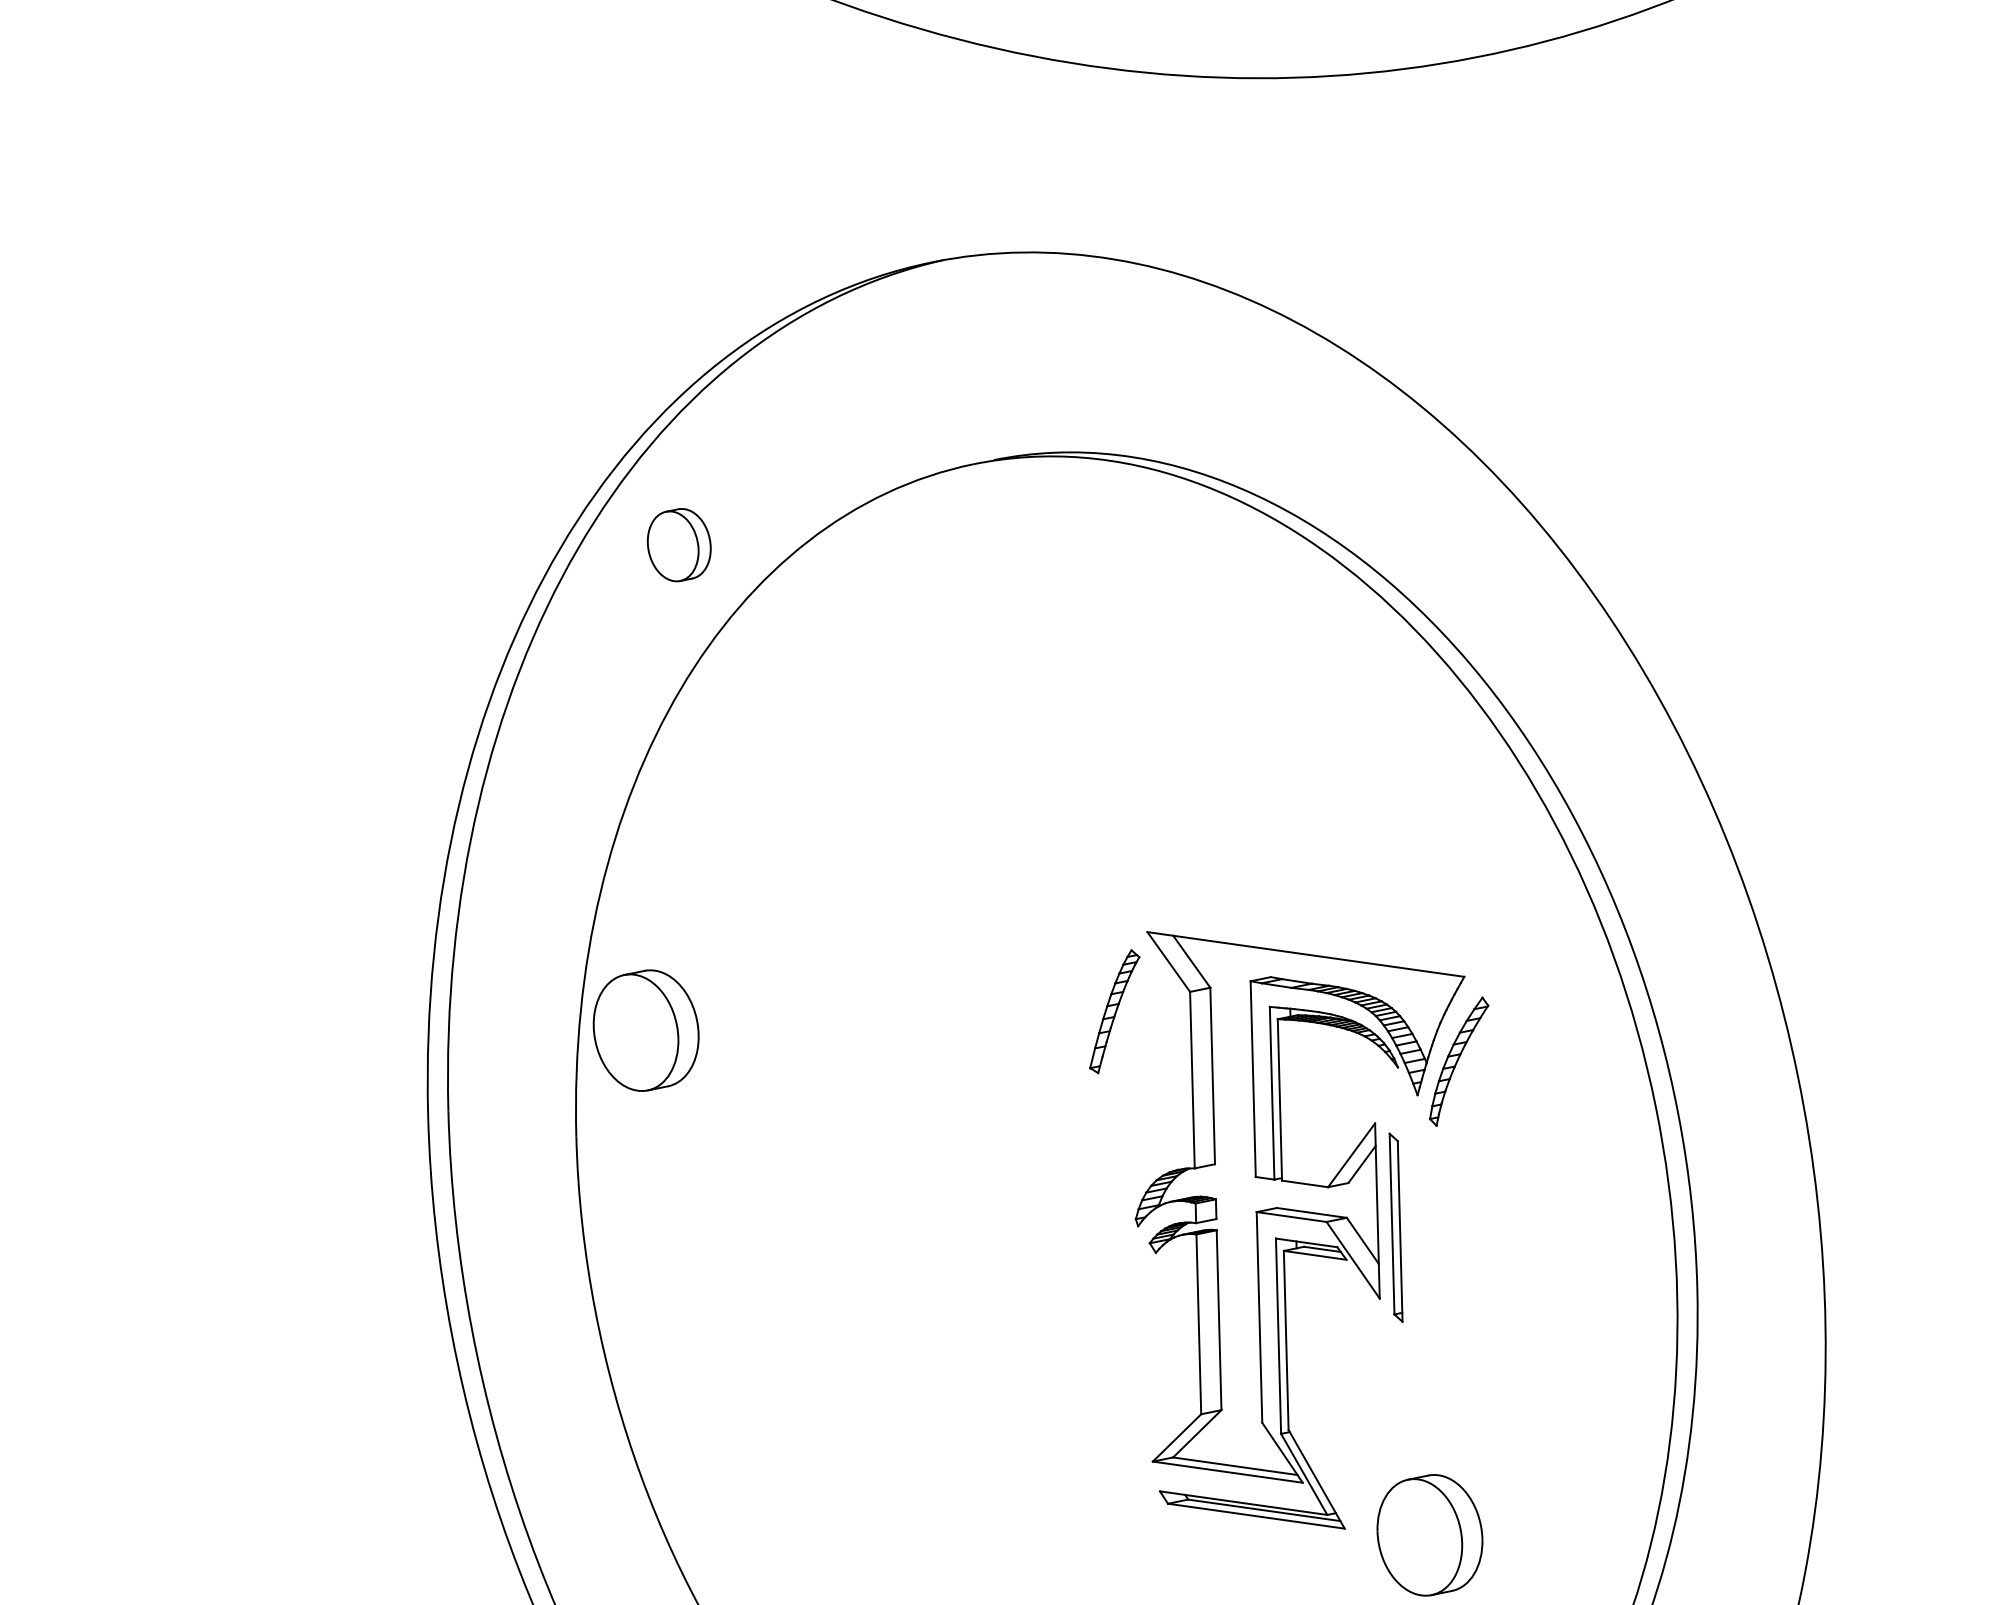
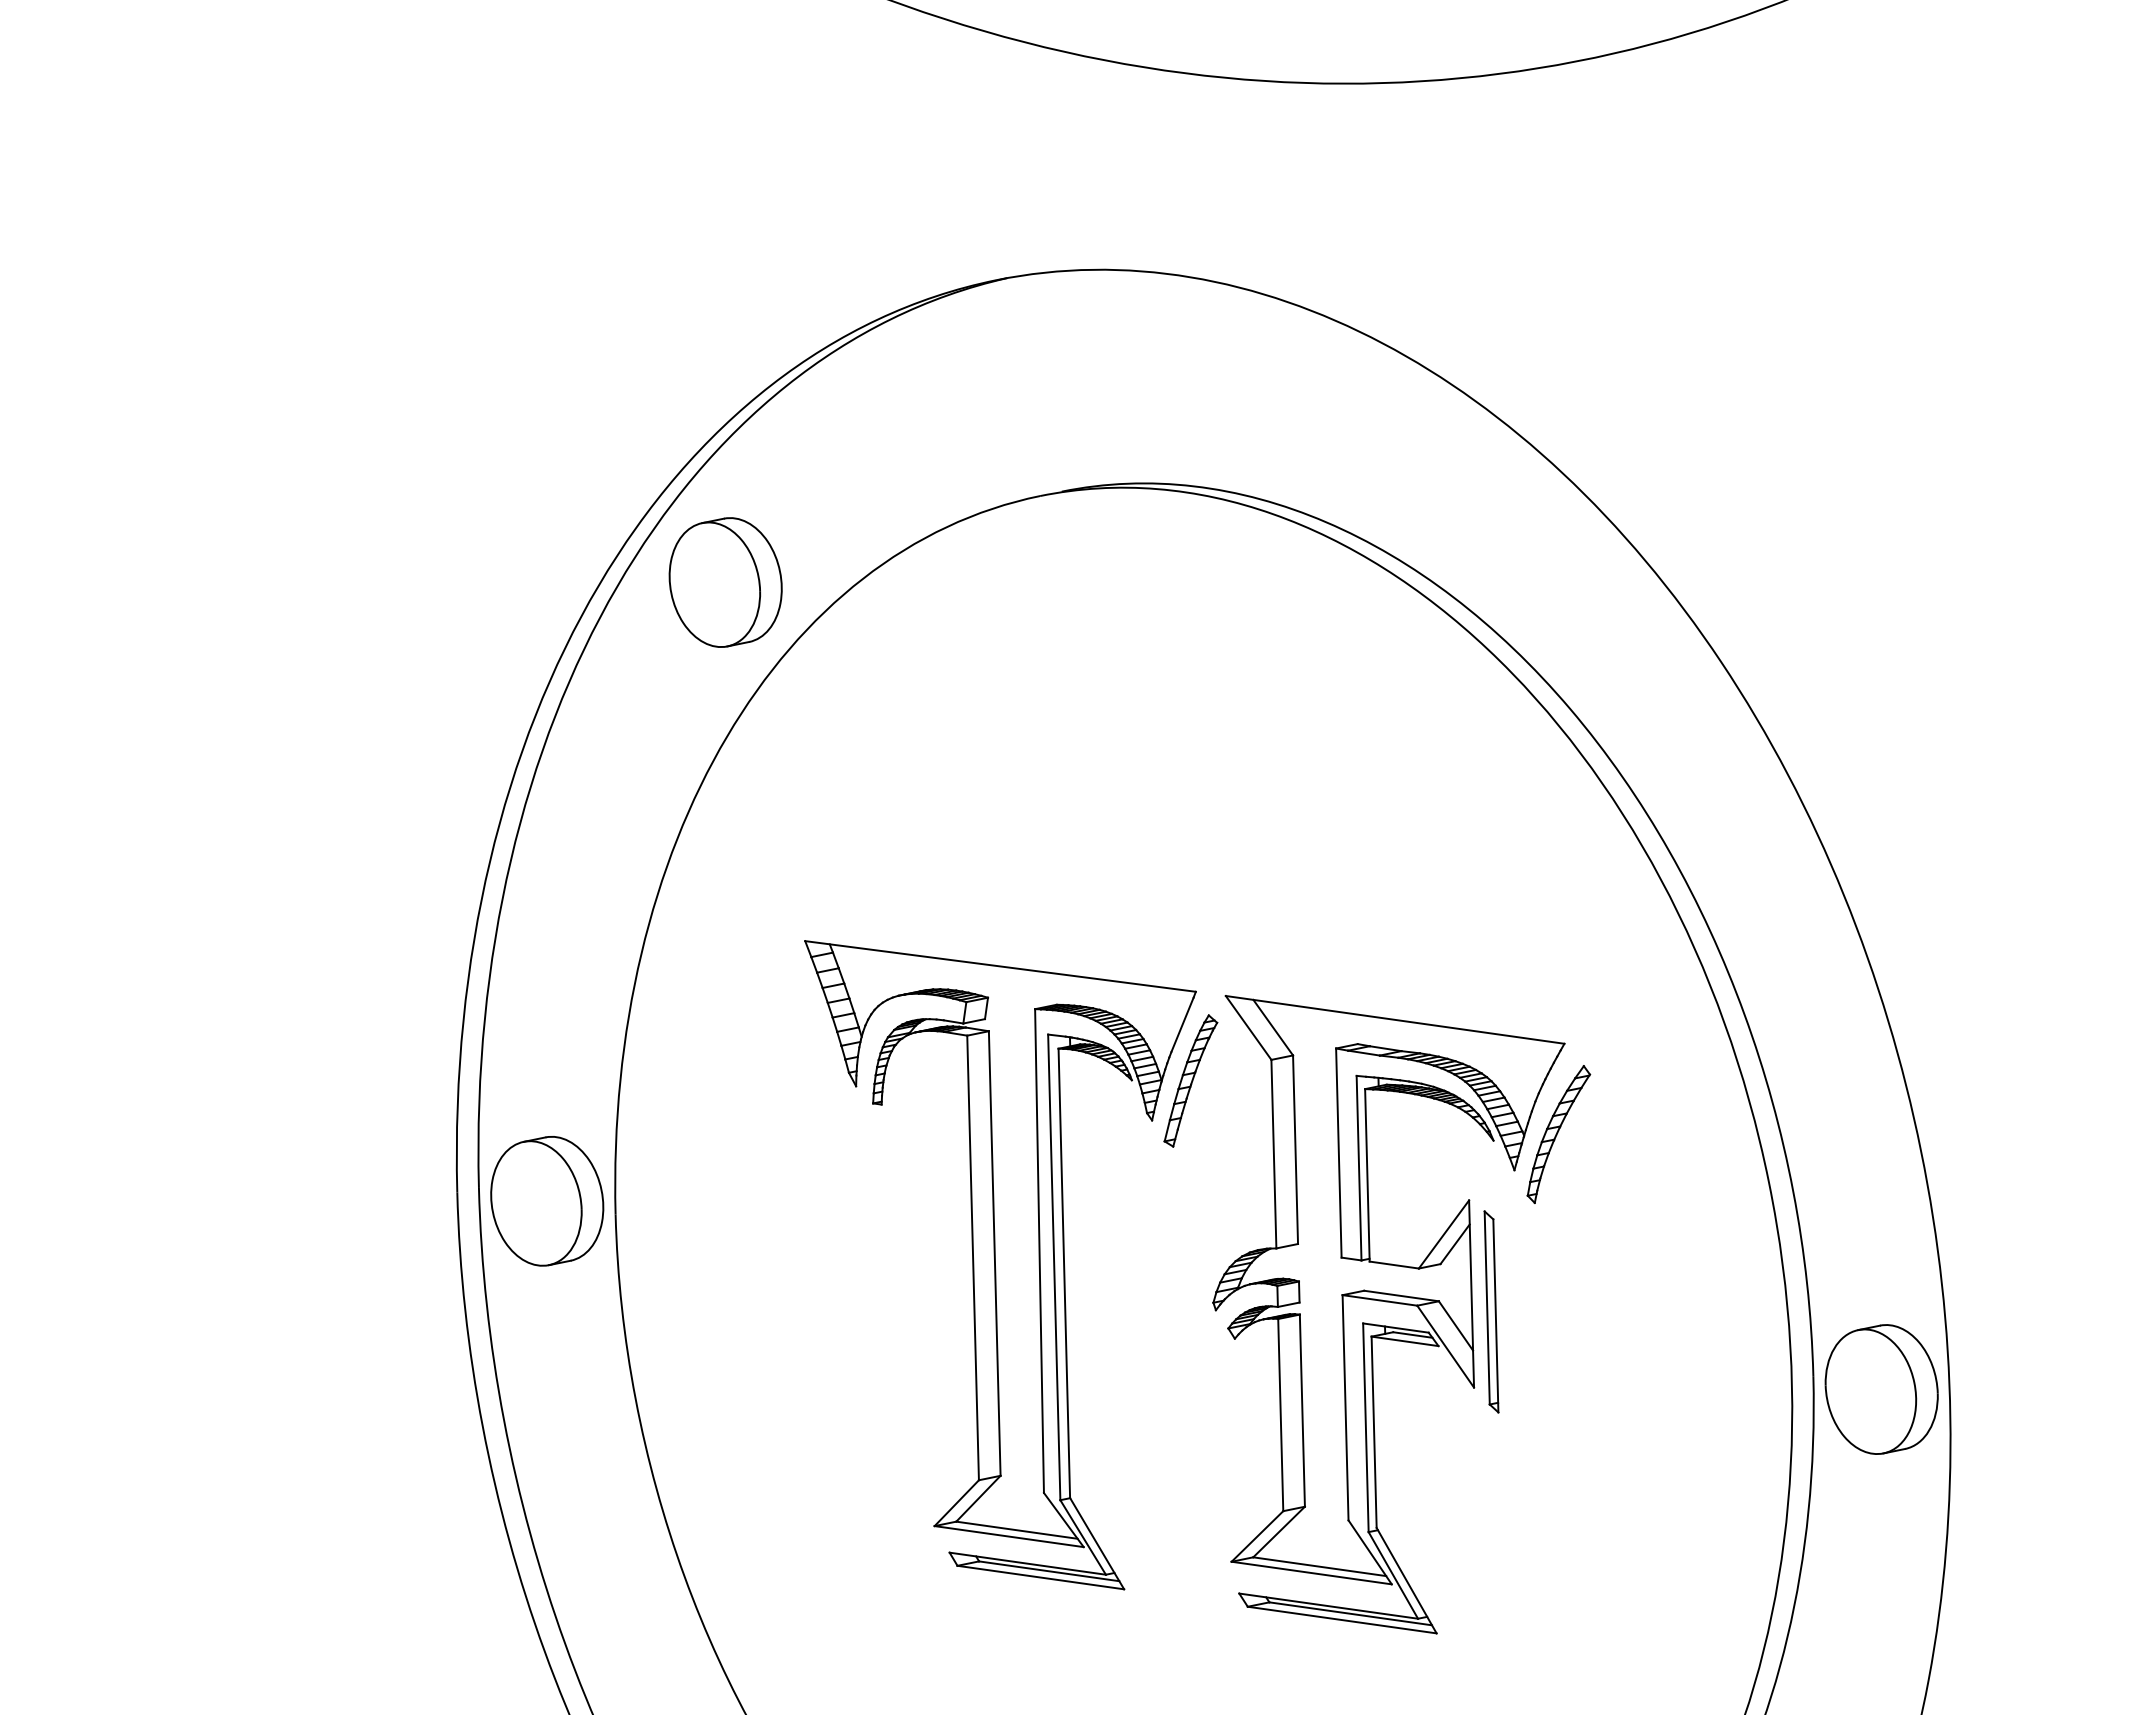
part: (679, 545) -> (725, 582), size x1.67
part: (646, 1030) -> (547, 1201), moved
part: (936, 1184) -> (1000, 1265), added
part: (1429, 1535) -> (1881, 1389), moved

